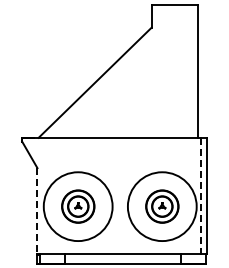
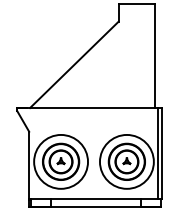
line: (201, 196) -> (157, 153), dashed -> solid
part: (78, 206) -> (61, 161), size x1.43
part: (162, 206) -> (127, 161), size x1.43
line: (37, 211) -> (29, 165), dashed -> solid

